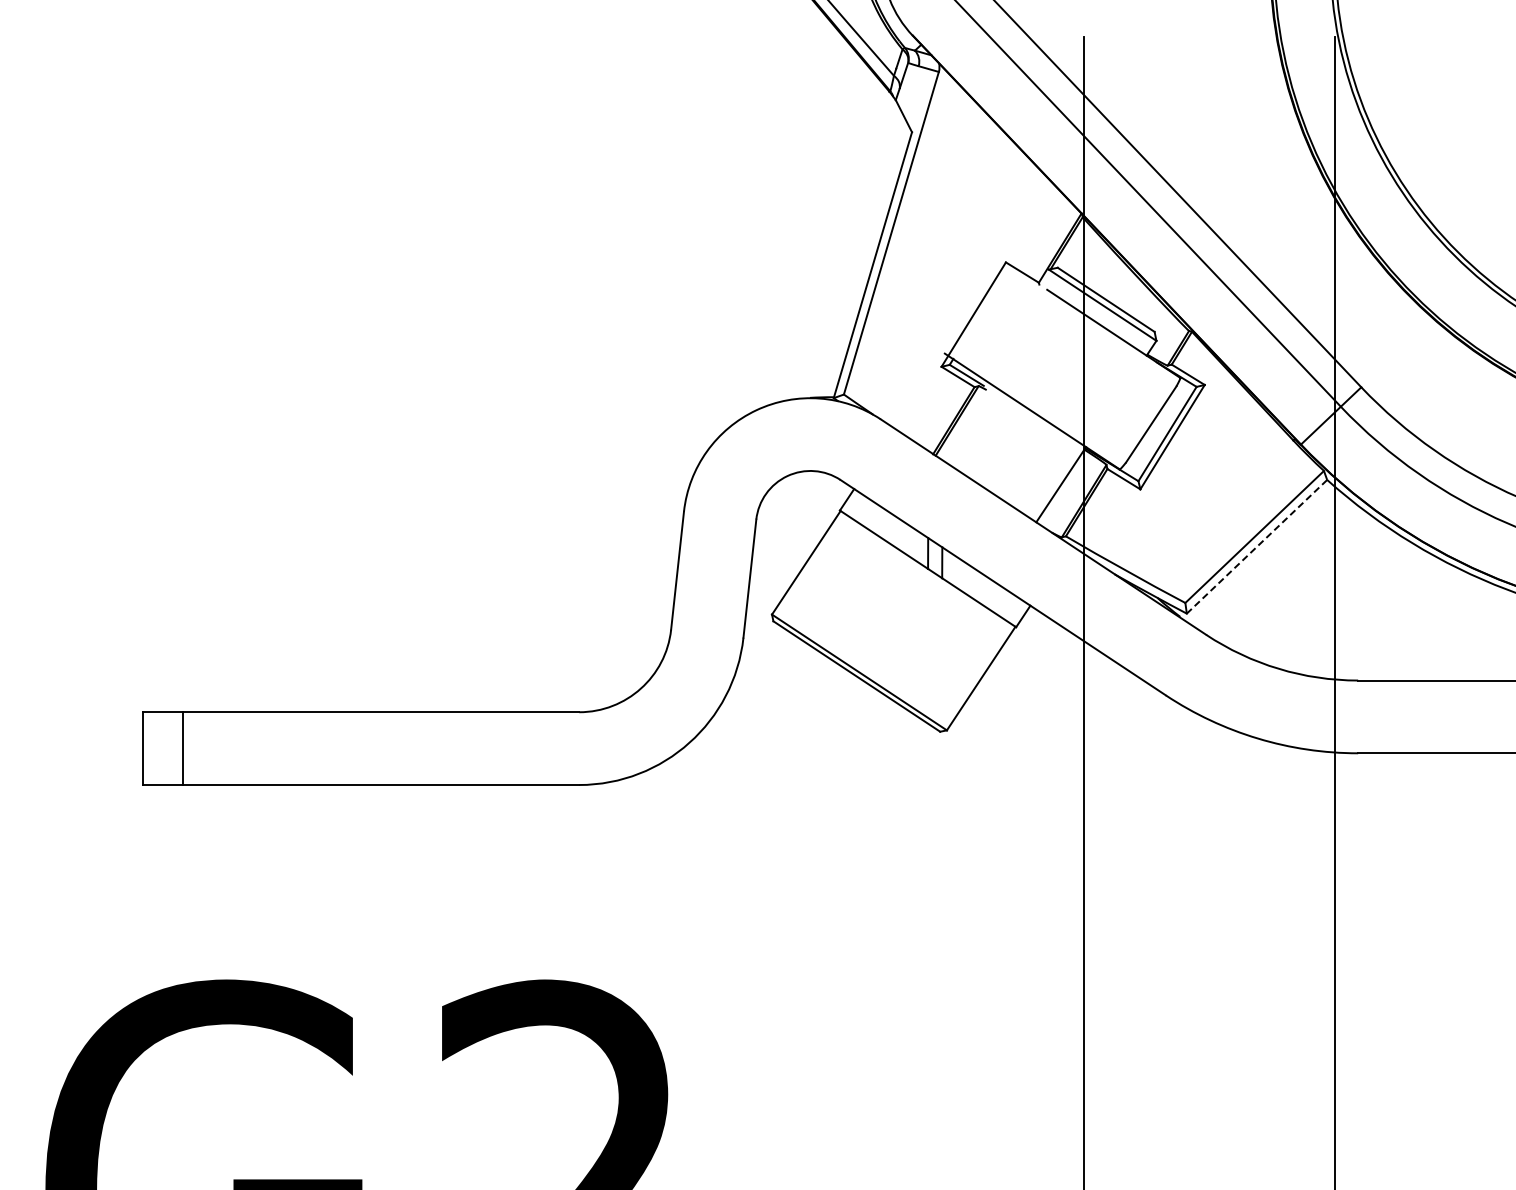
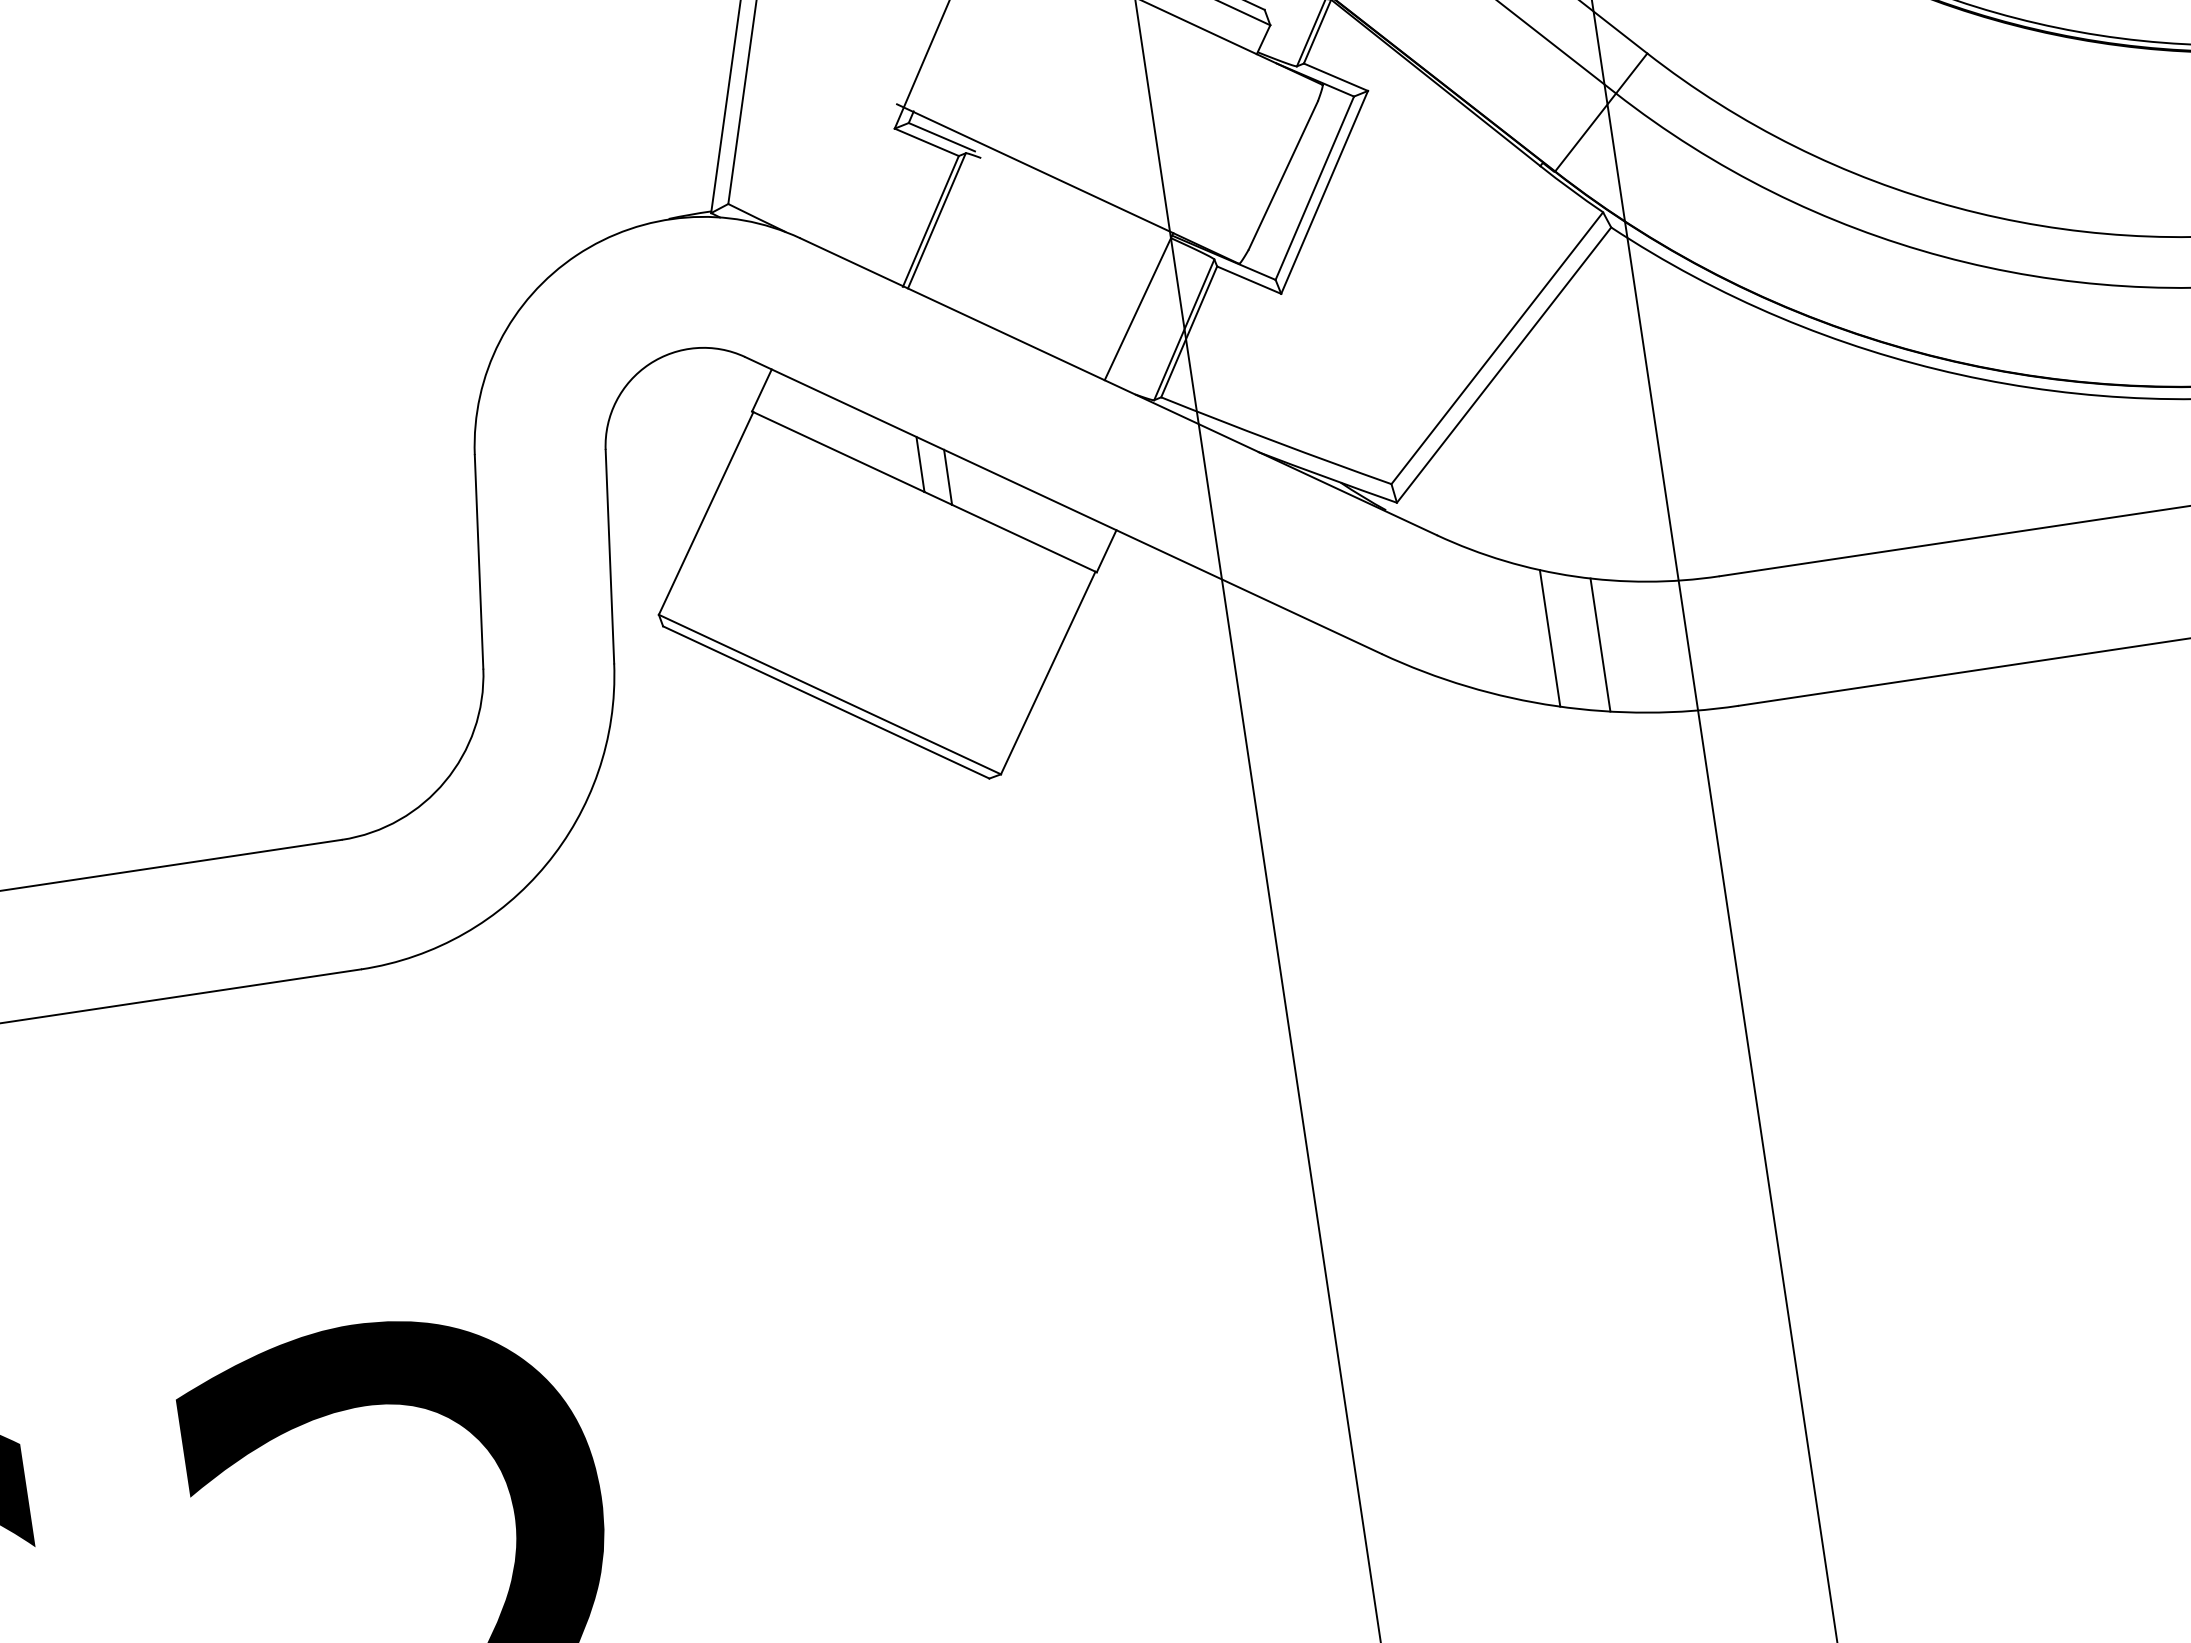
line: (1257, 546) -> (1504, 364), dashed -> solid
line: (1259, 700) -> (1549, 638), added
line: (1286, 708) -> (1599, 645), added

